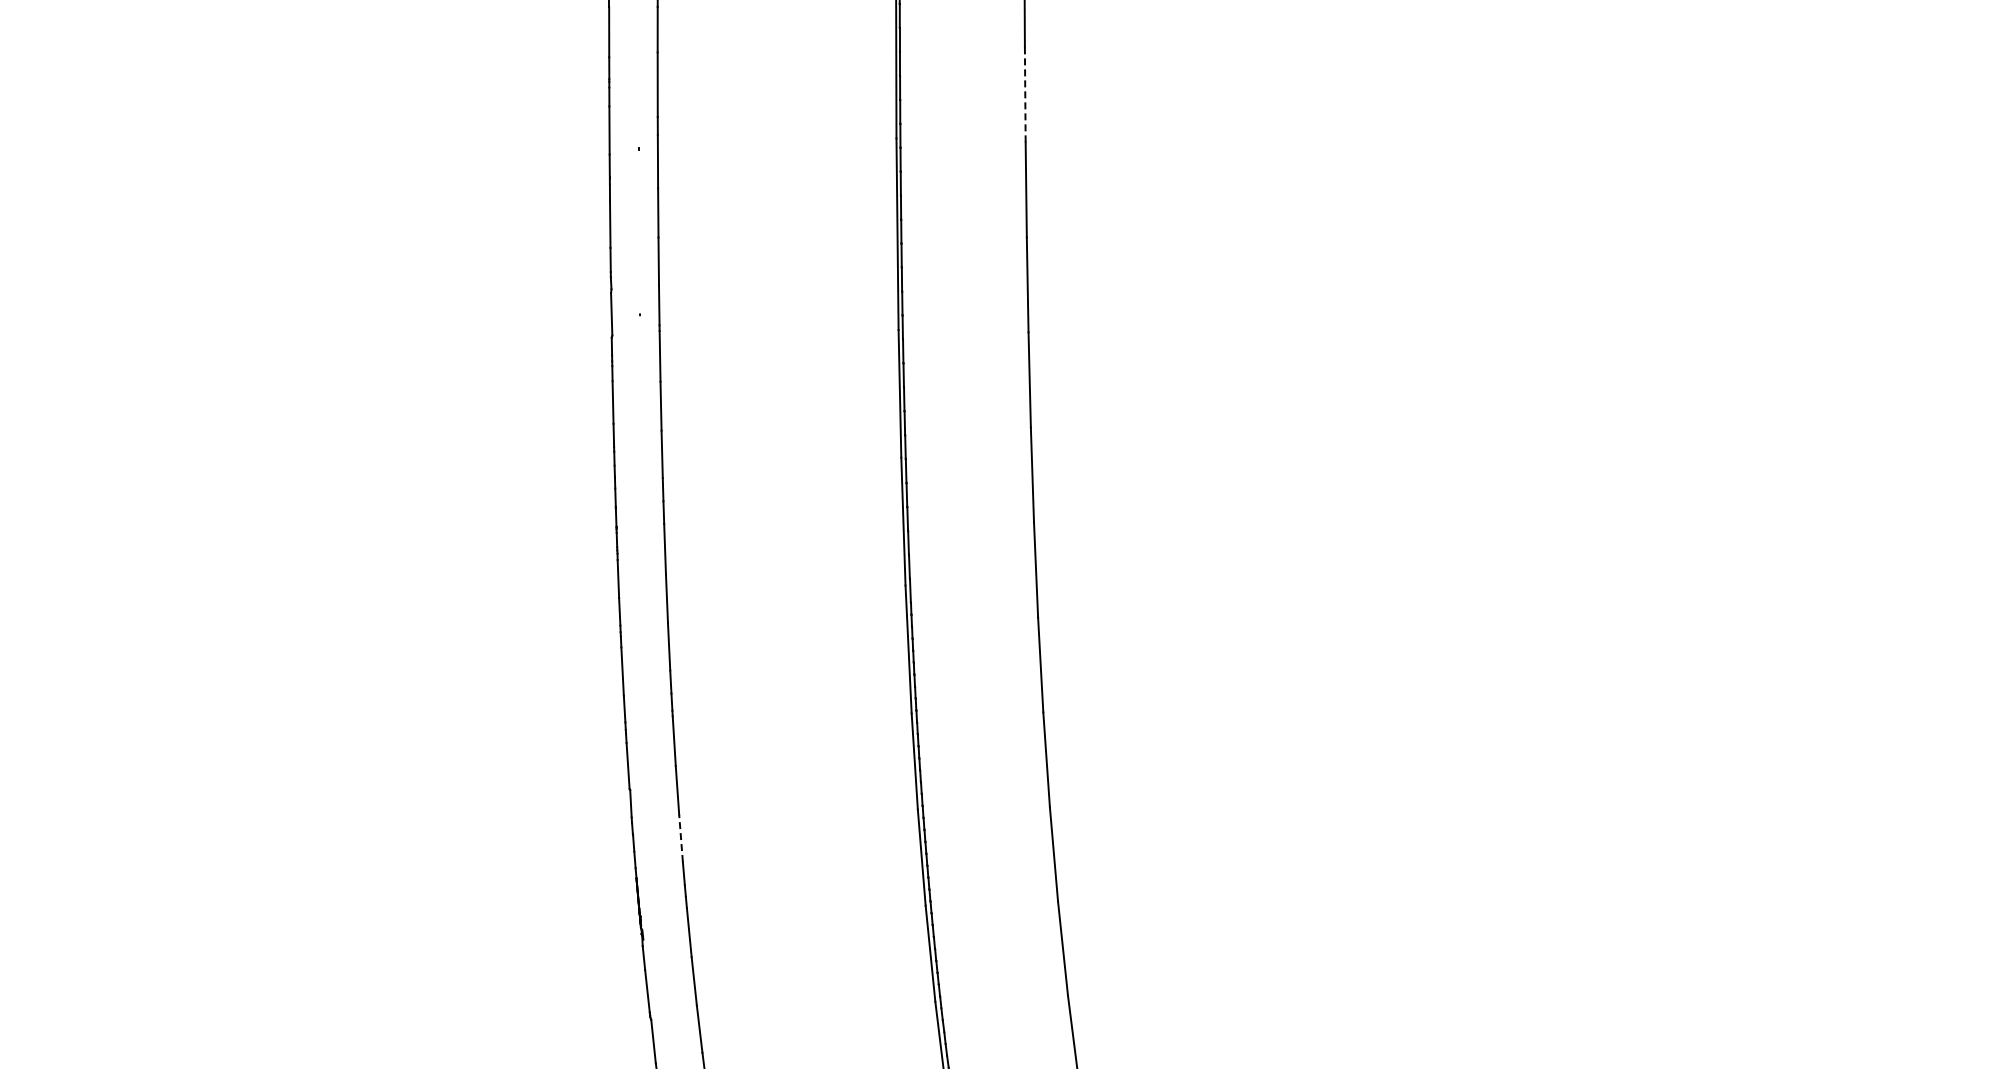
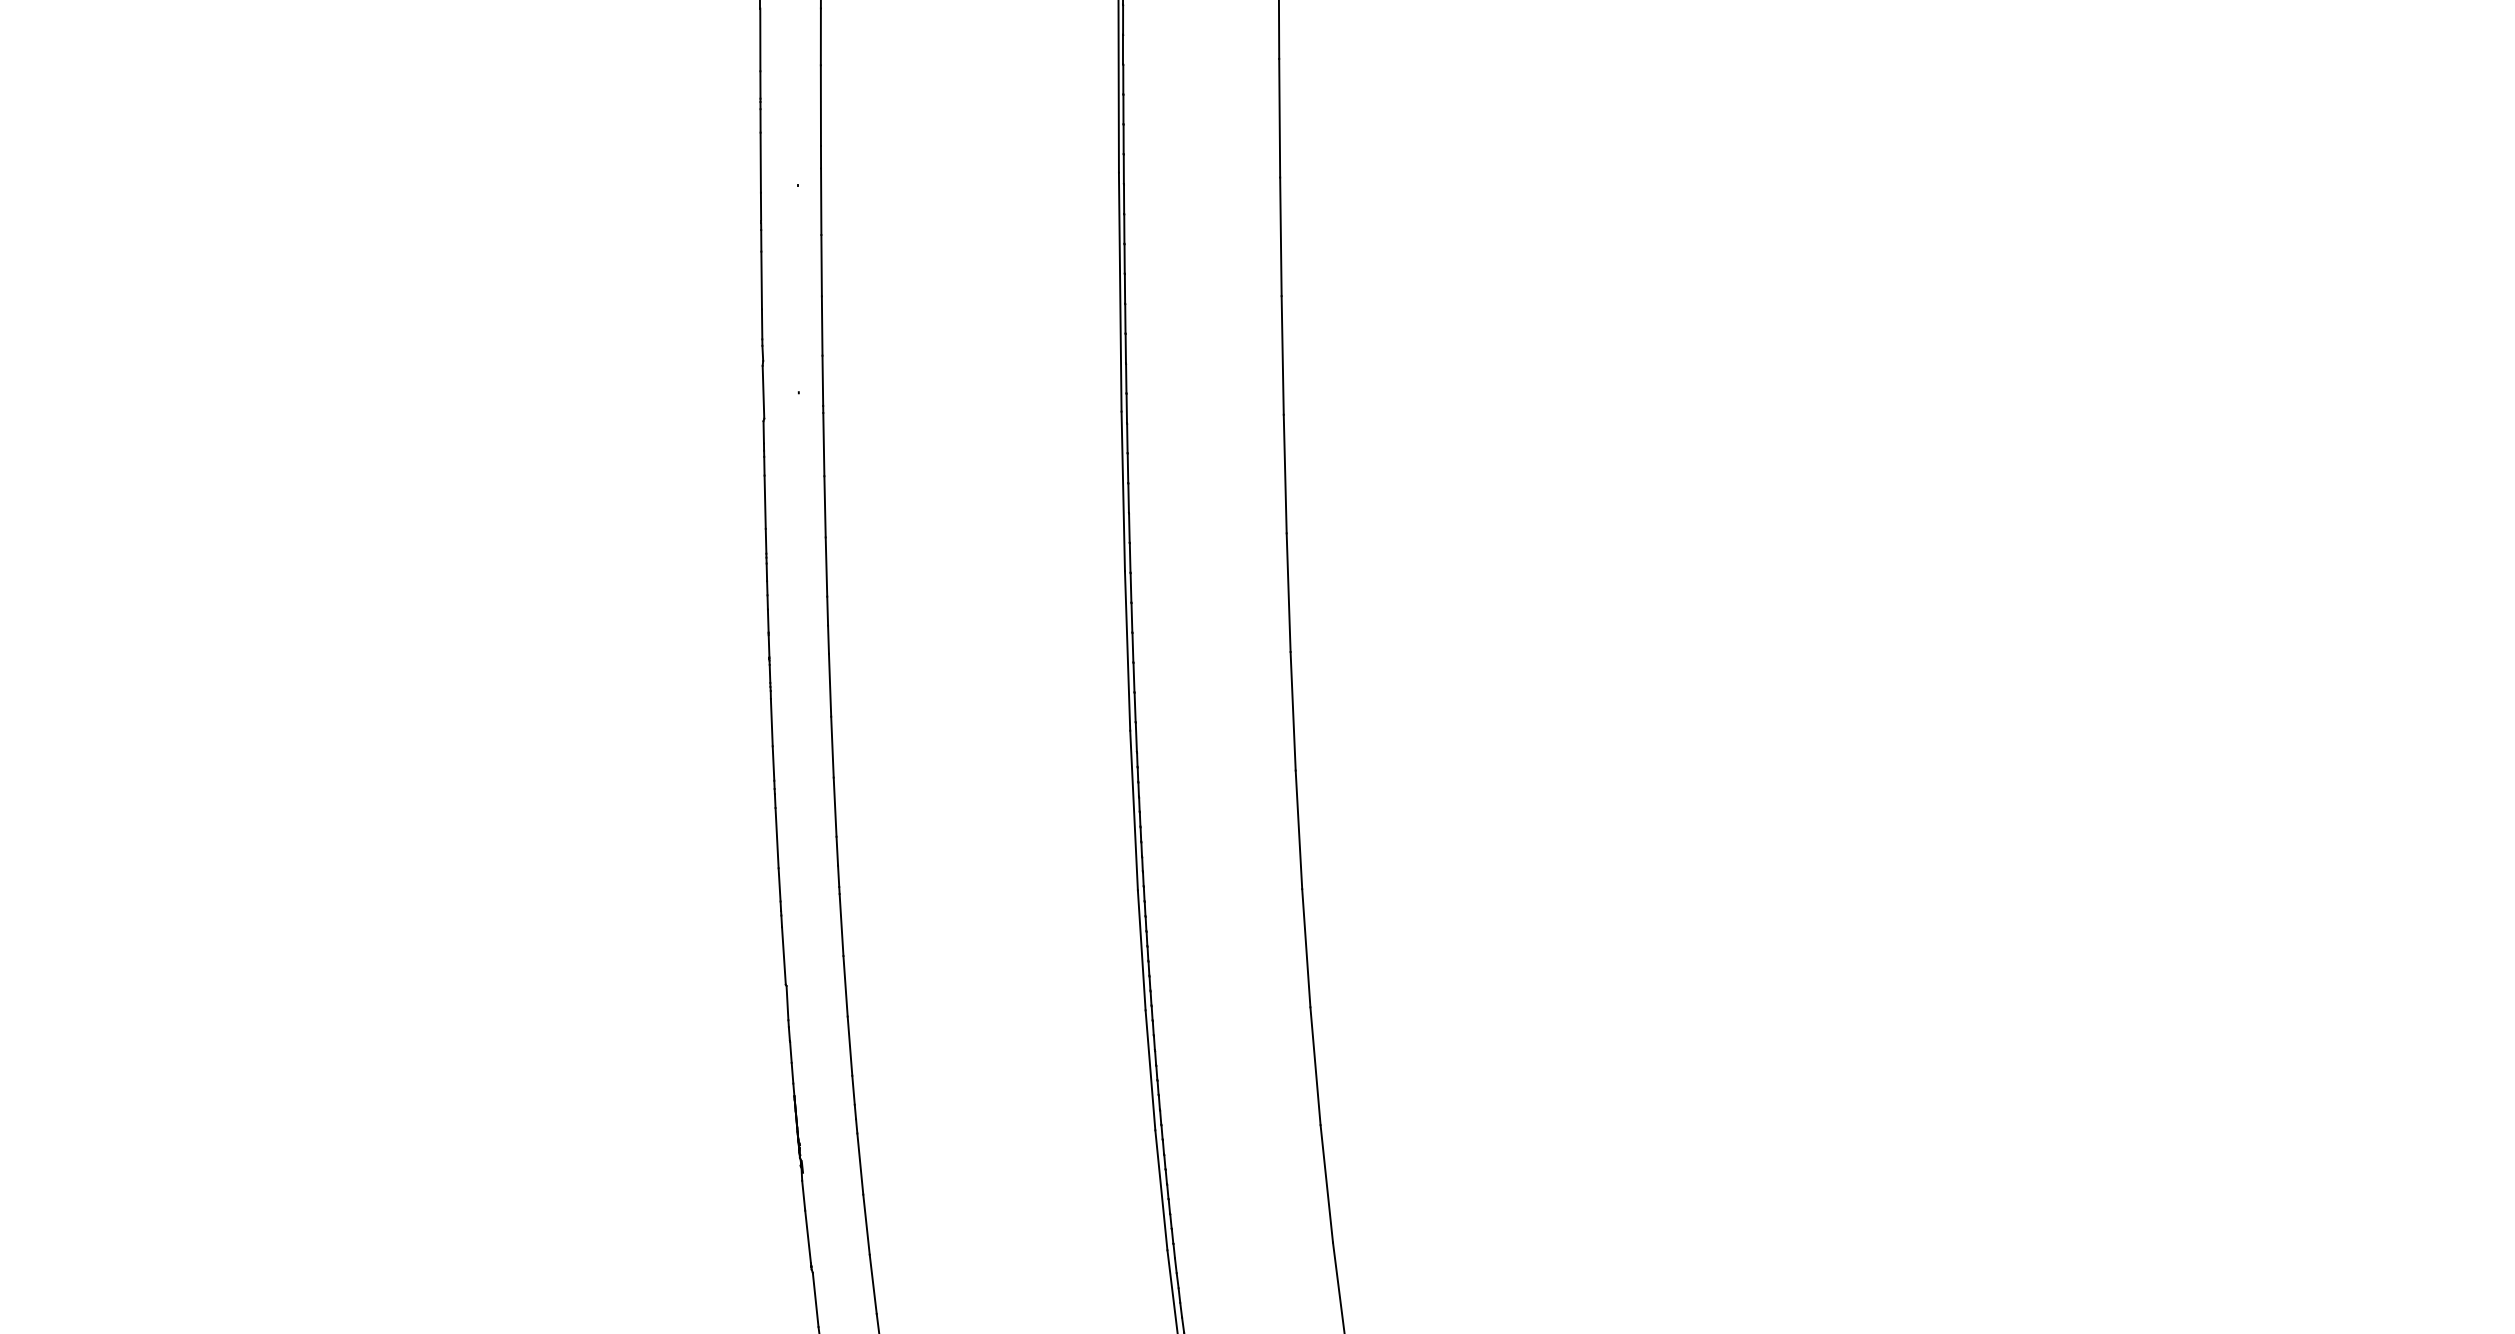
line: (1025, 94) -> (1279, 117), dashed -> solid
line: (681, 838) -> (850, 1046), dashed -> solid

